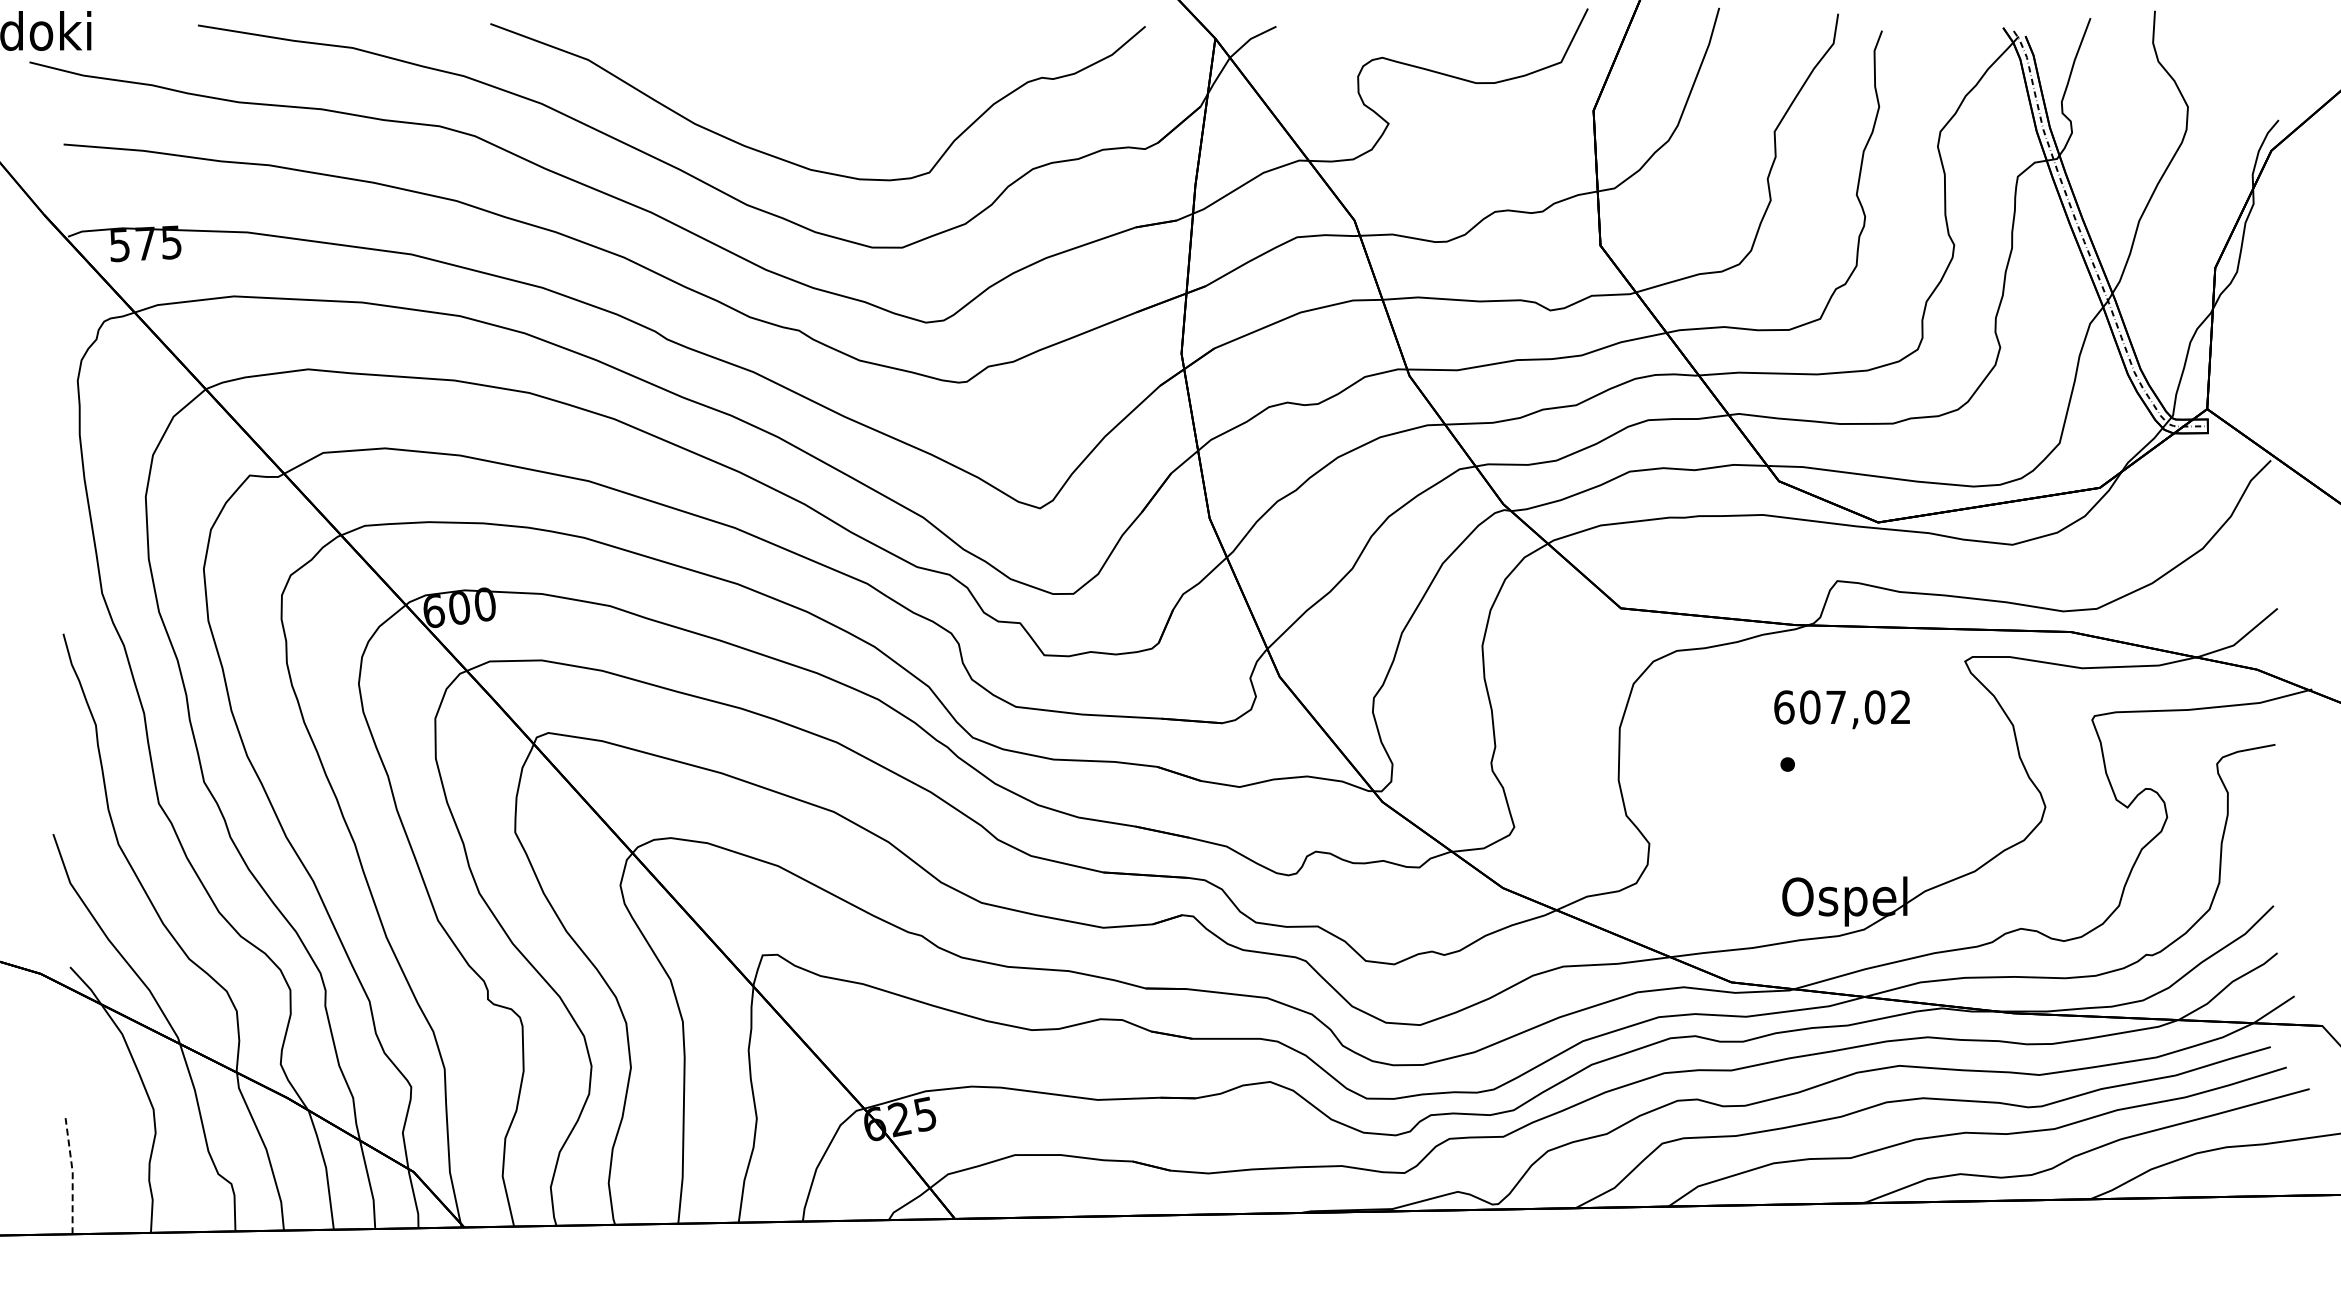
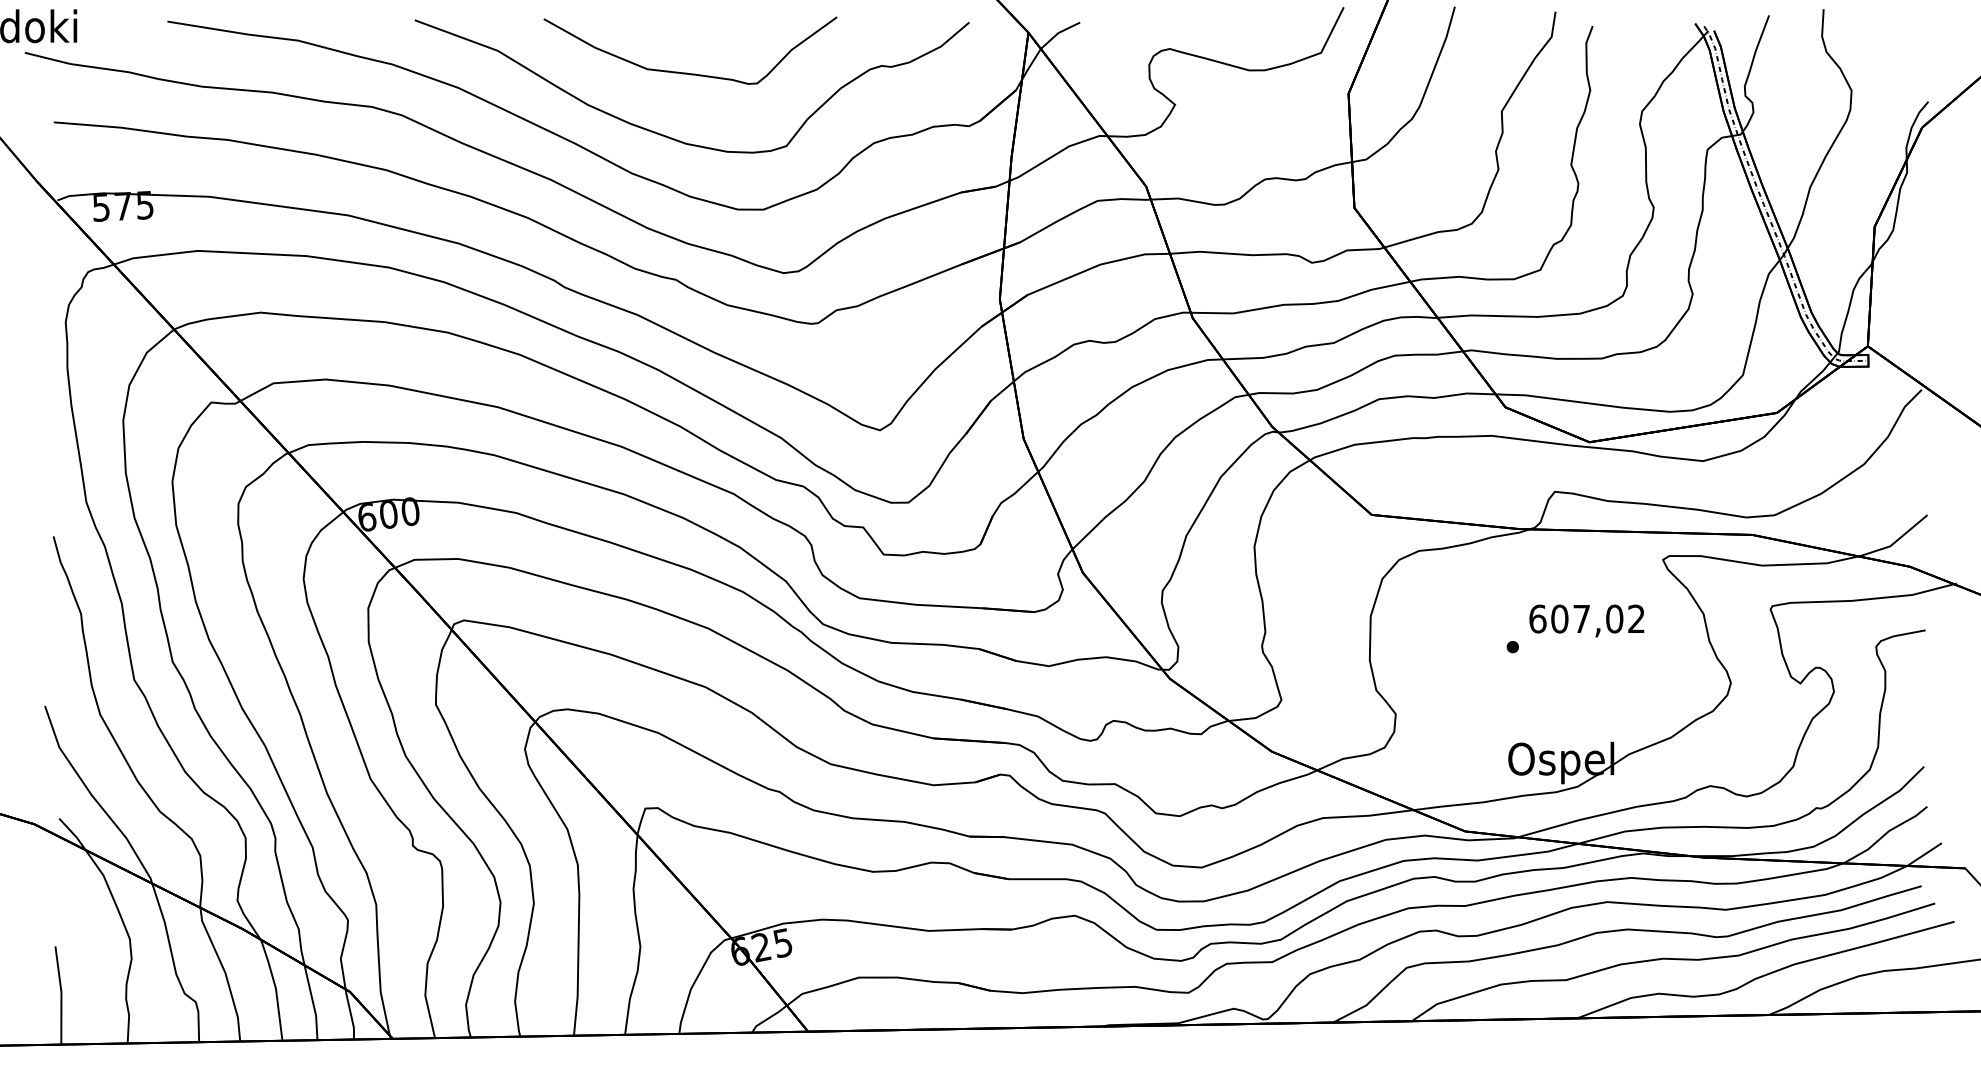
curve: (809, 85) -> (684, 72), added
text: (1841, 709) -> (1586, 620), moved
line: (72, 1175) -> (61, 994), dashed -> solid

